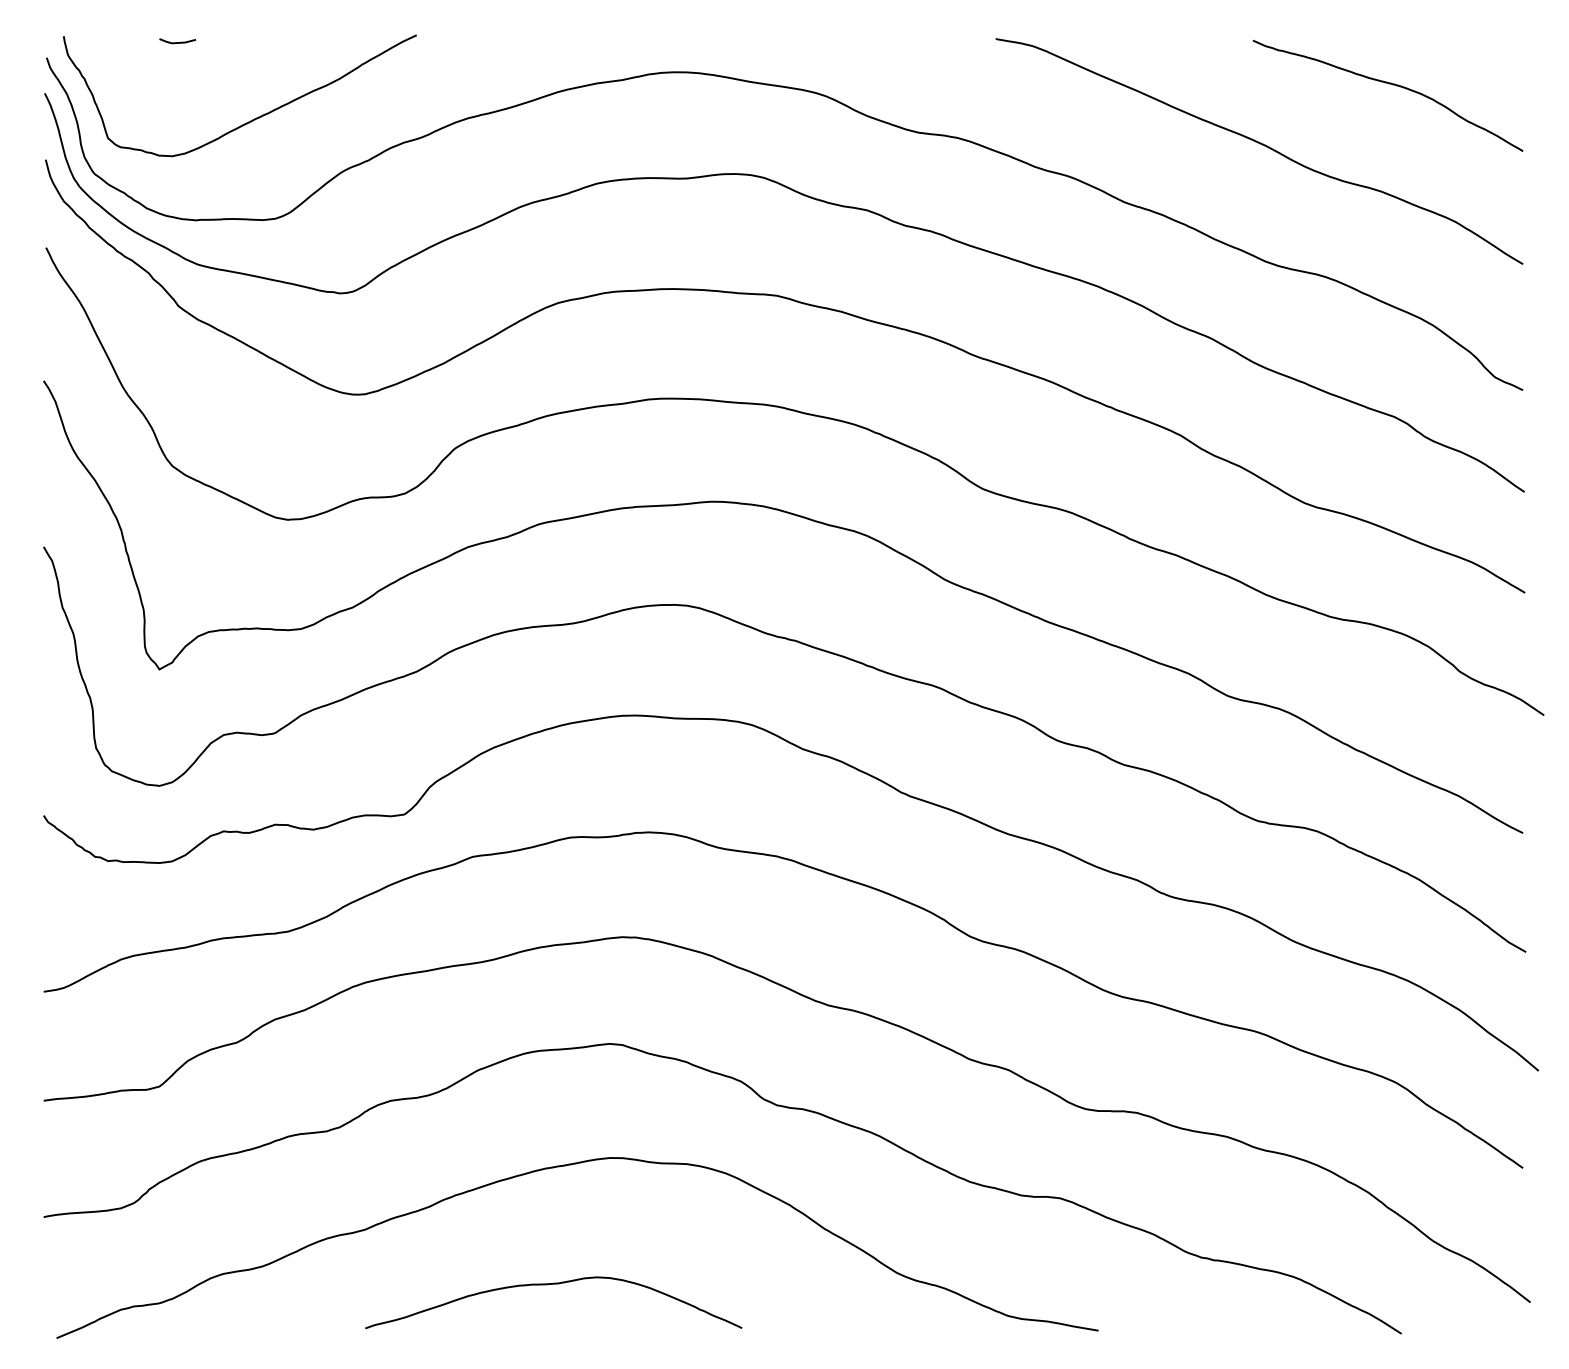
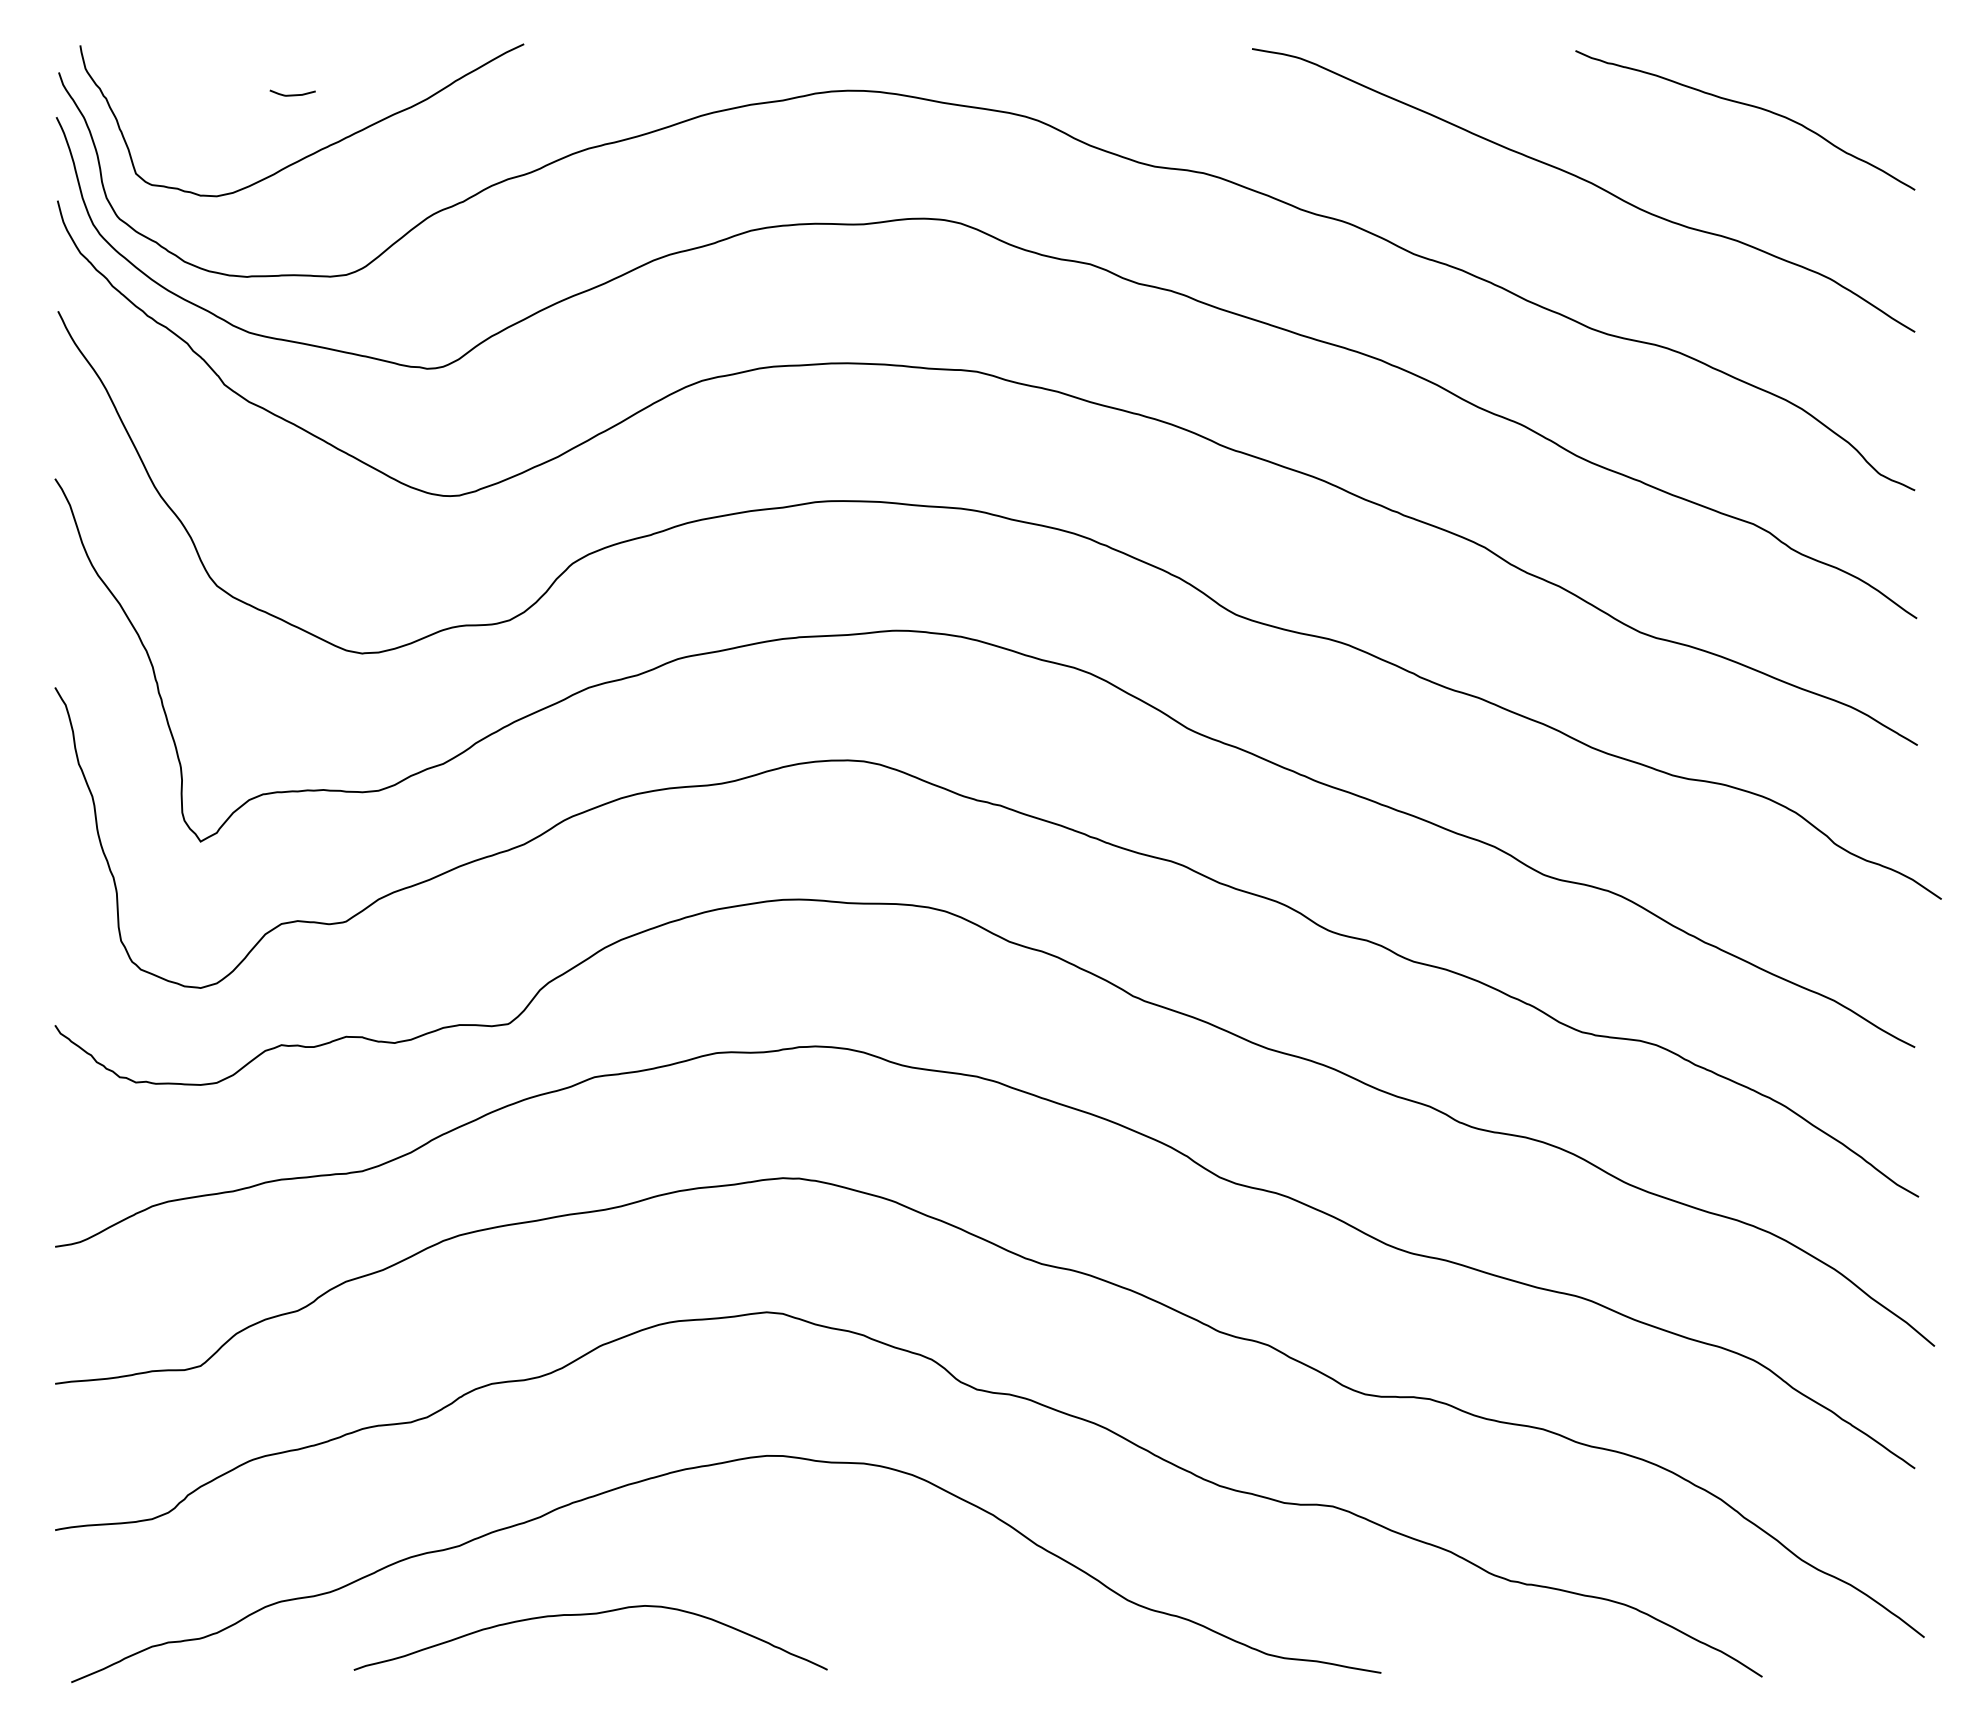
curve: (177, 42) -> (292, 94), moved
curve: (553, 1284) -> (590, 1614), moved

